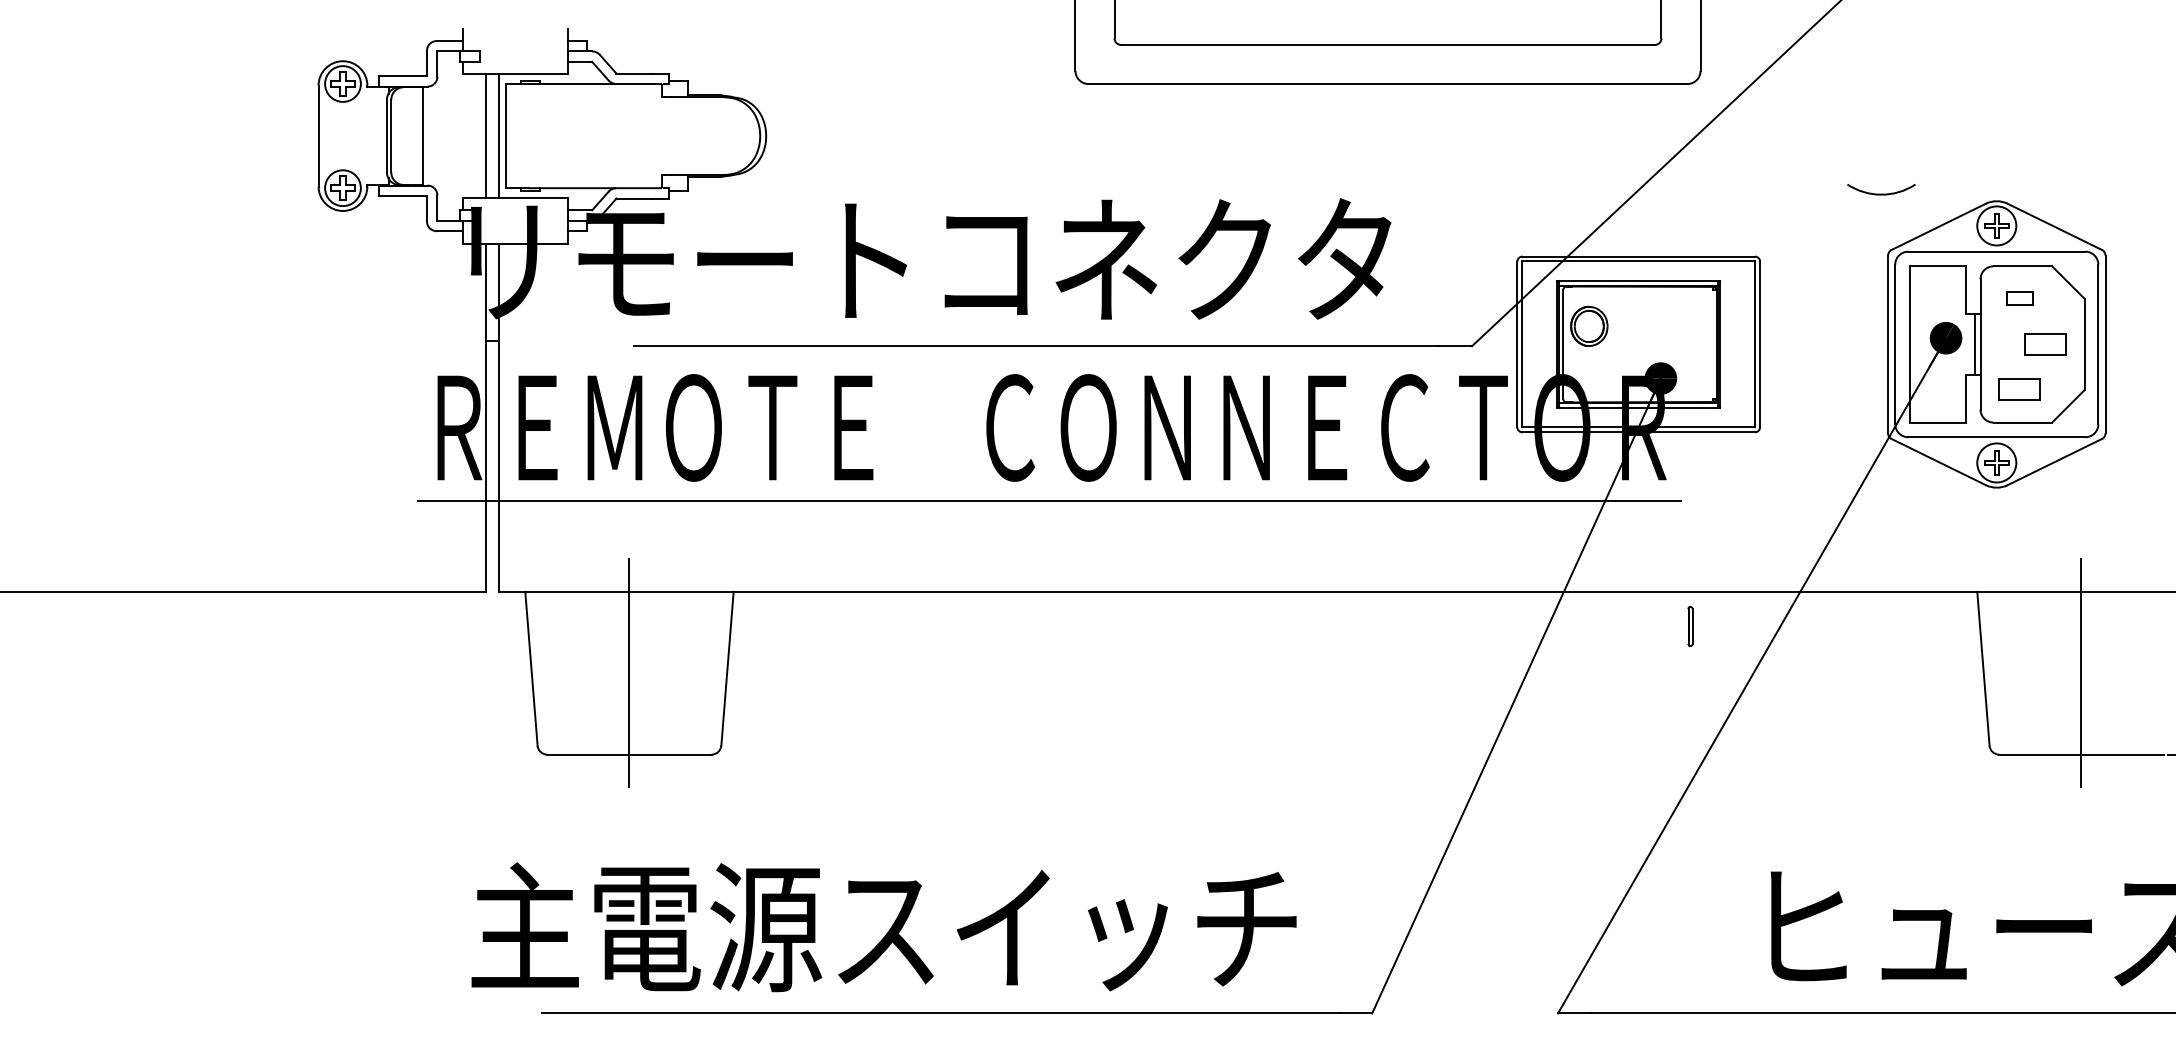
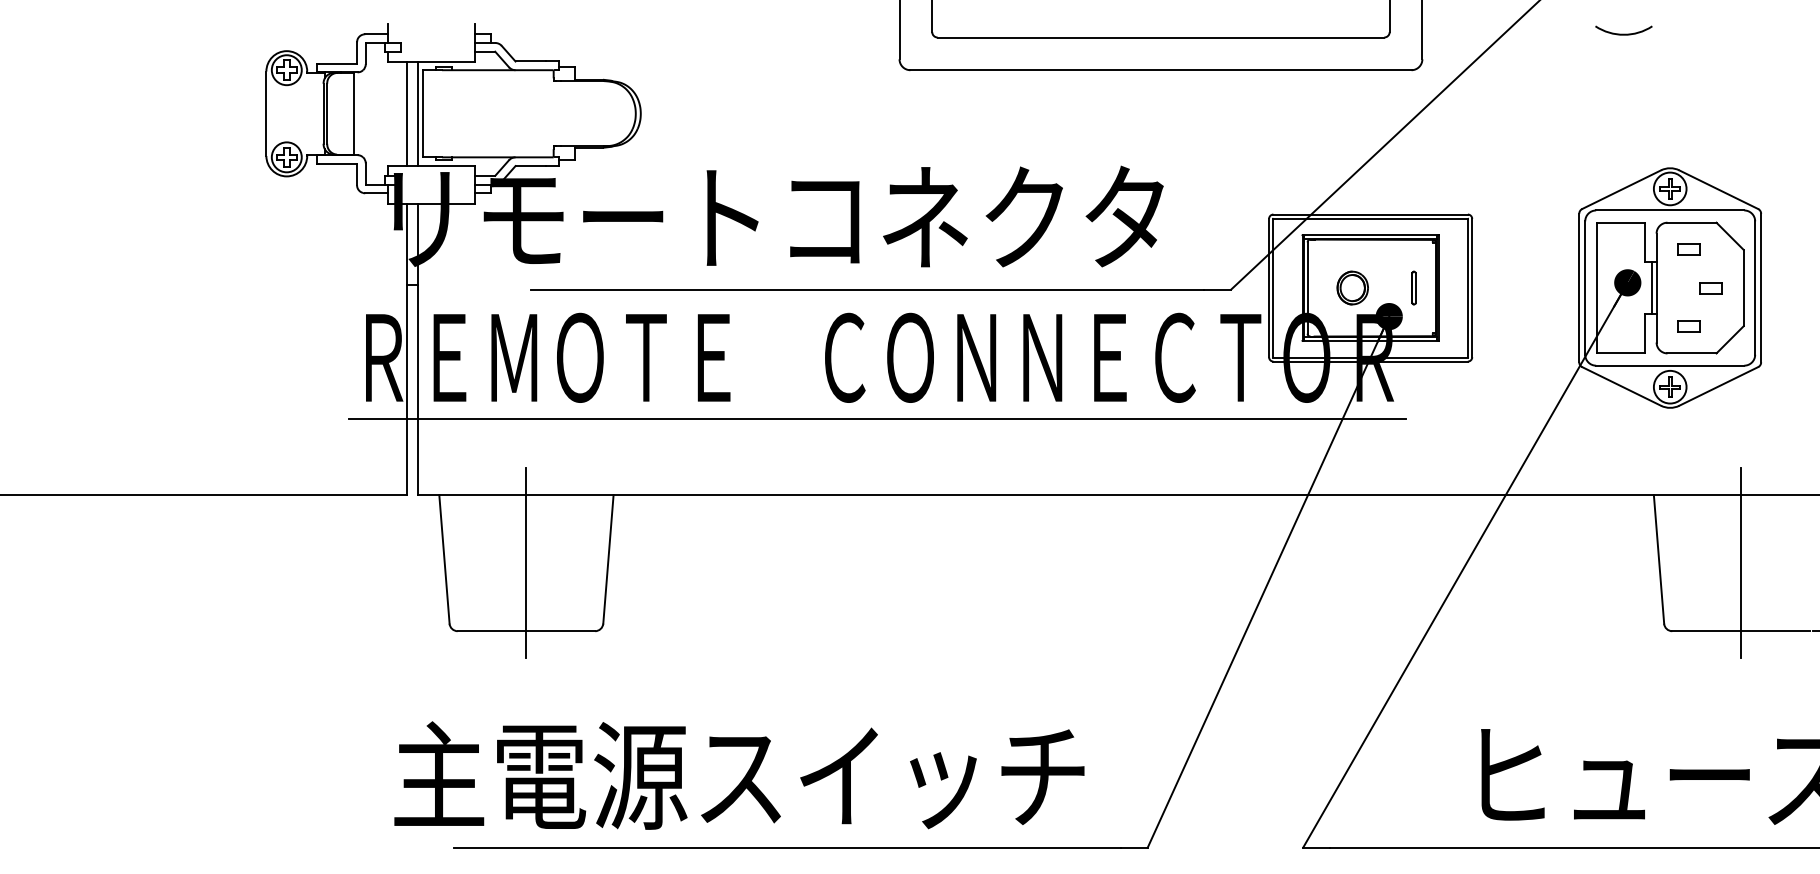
arc: (1881, 193) -> (1623, 33), moved
part: (1589, 325) -> (1352, 287), moved
part: (2045, 344) -> (1710, 288), size x0.62
part: (2019, 390) -> (1689, 326), size x0.62
part: (1690, 626) -> (1413, 288), moved

